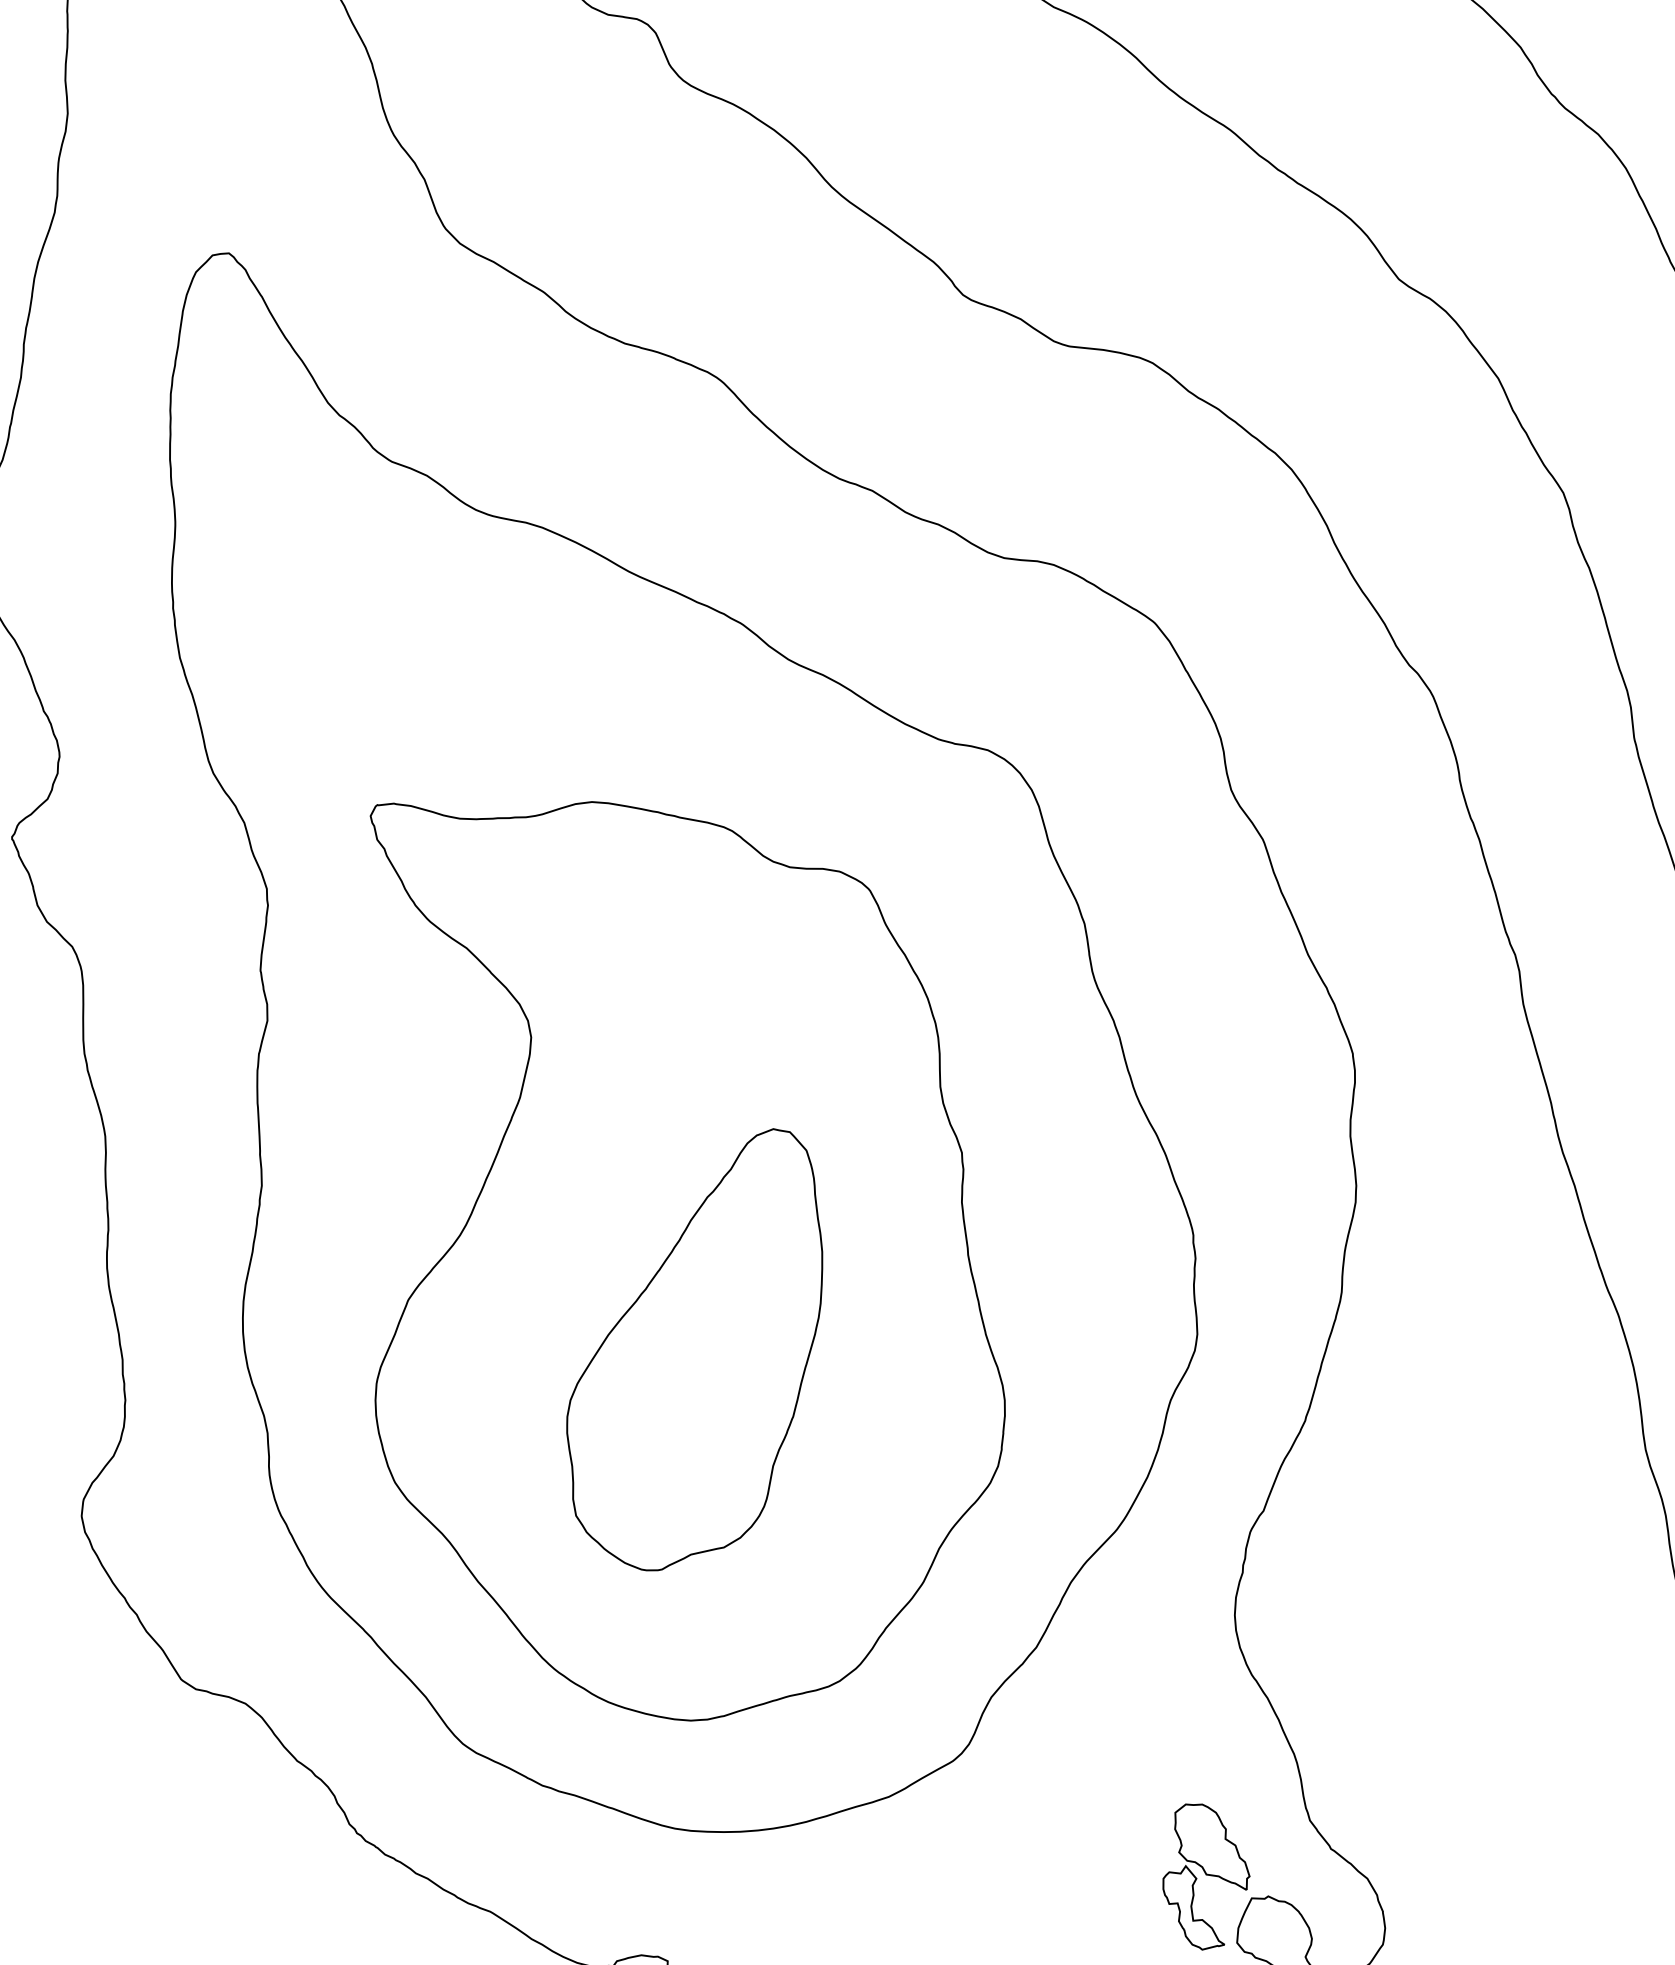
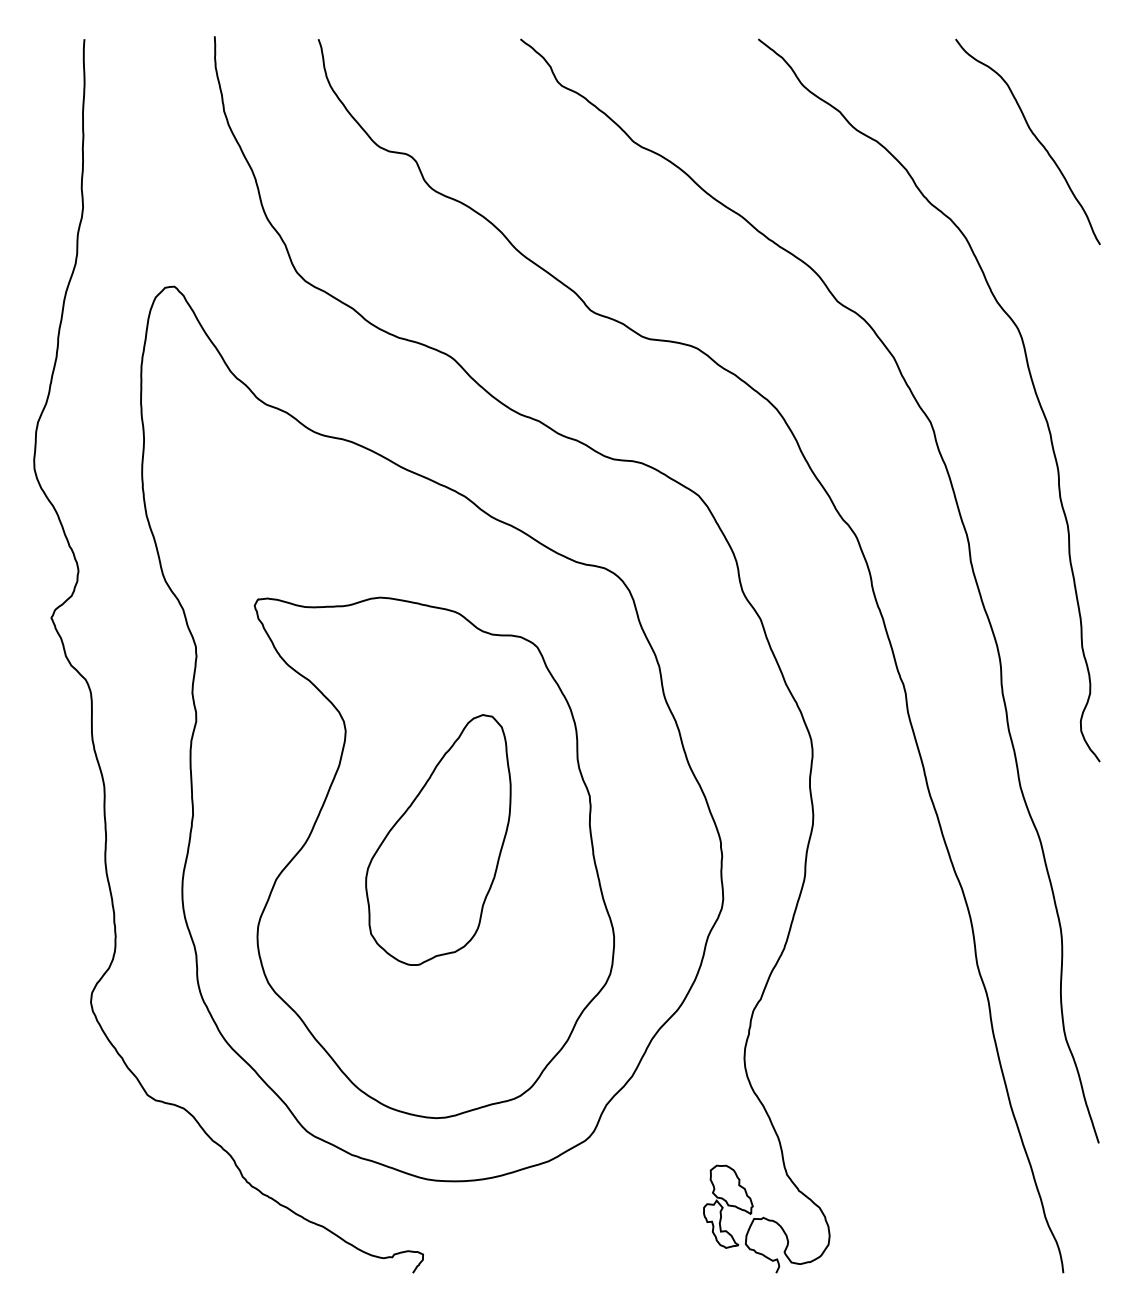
part: (694, 1348) -> (438, 839), moved

